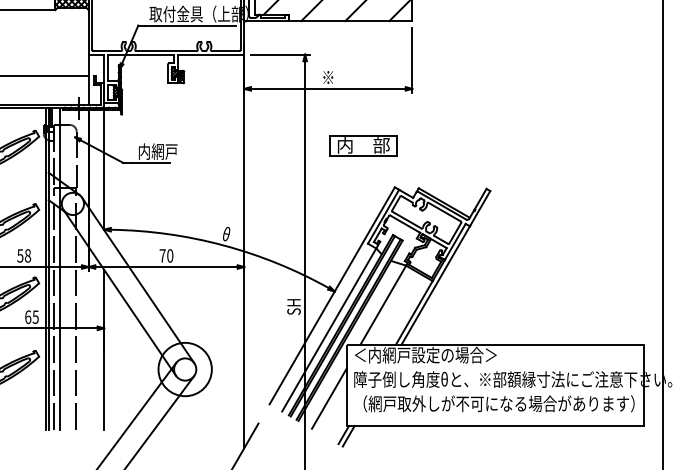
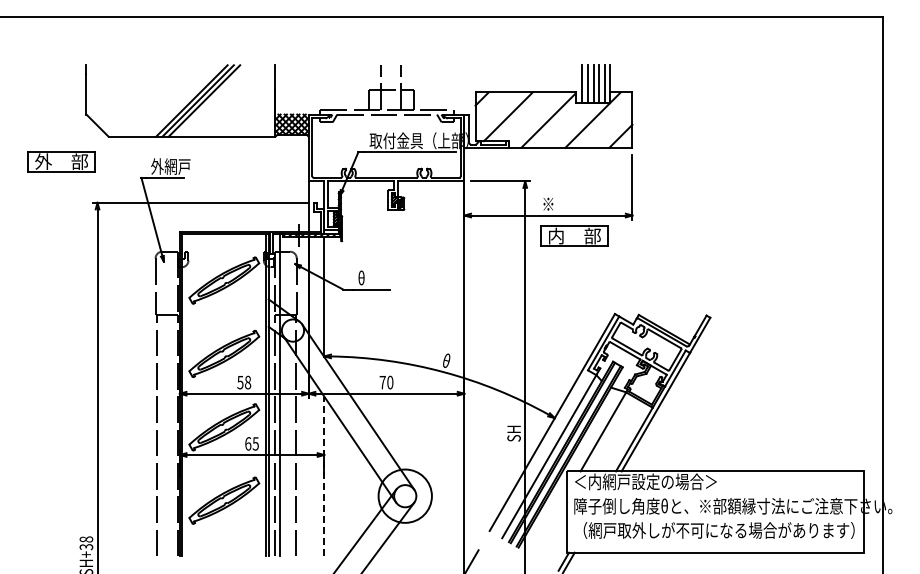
part: (363, 144) -> (574, 235), moved
text: (157, 151) -> (377, 278), 内網戸 -> θ
line: (104, 349) -> (324, 476), solid -> dashed
line: (329, 398) -> (549, 525), removed

